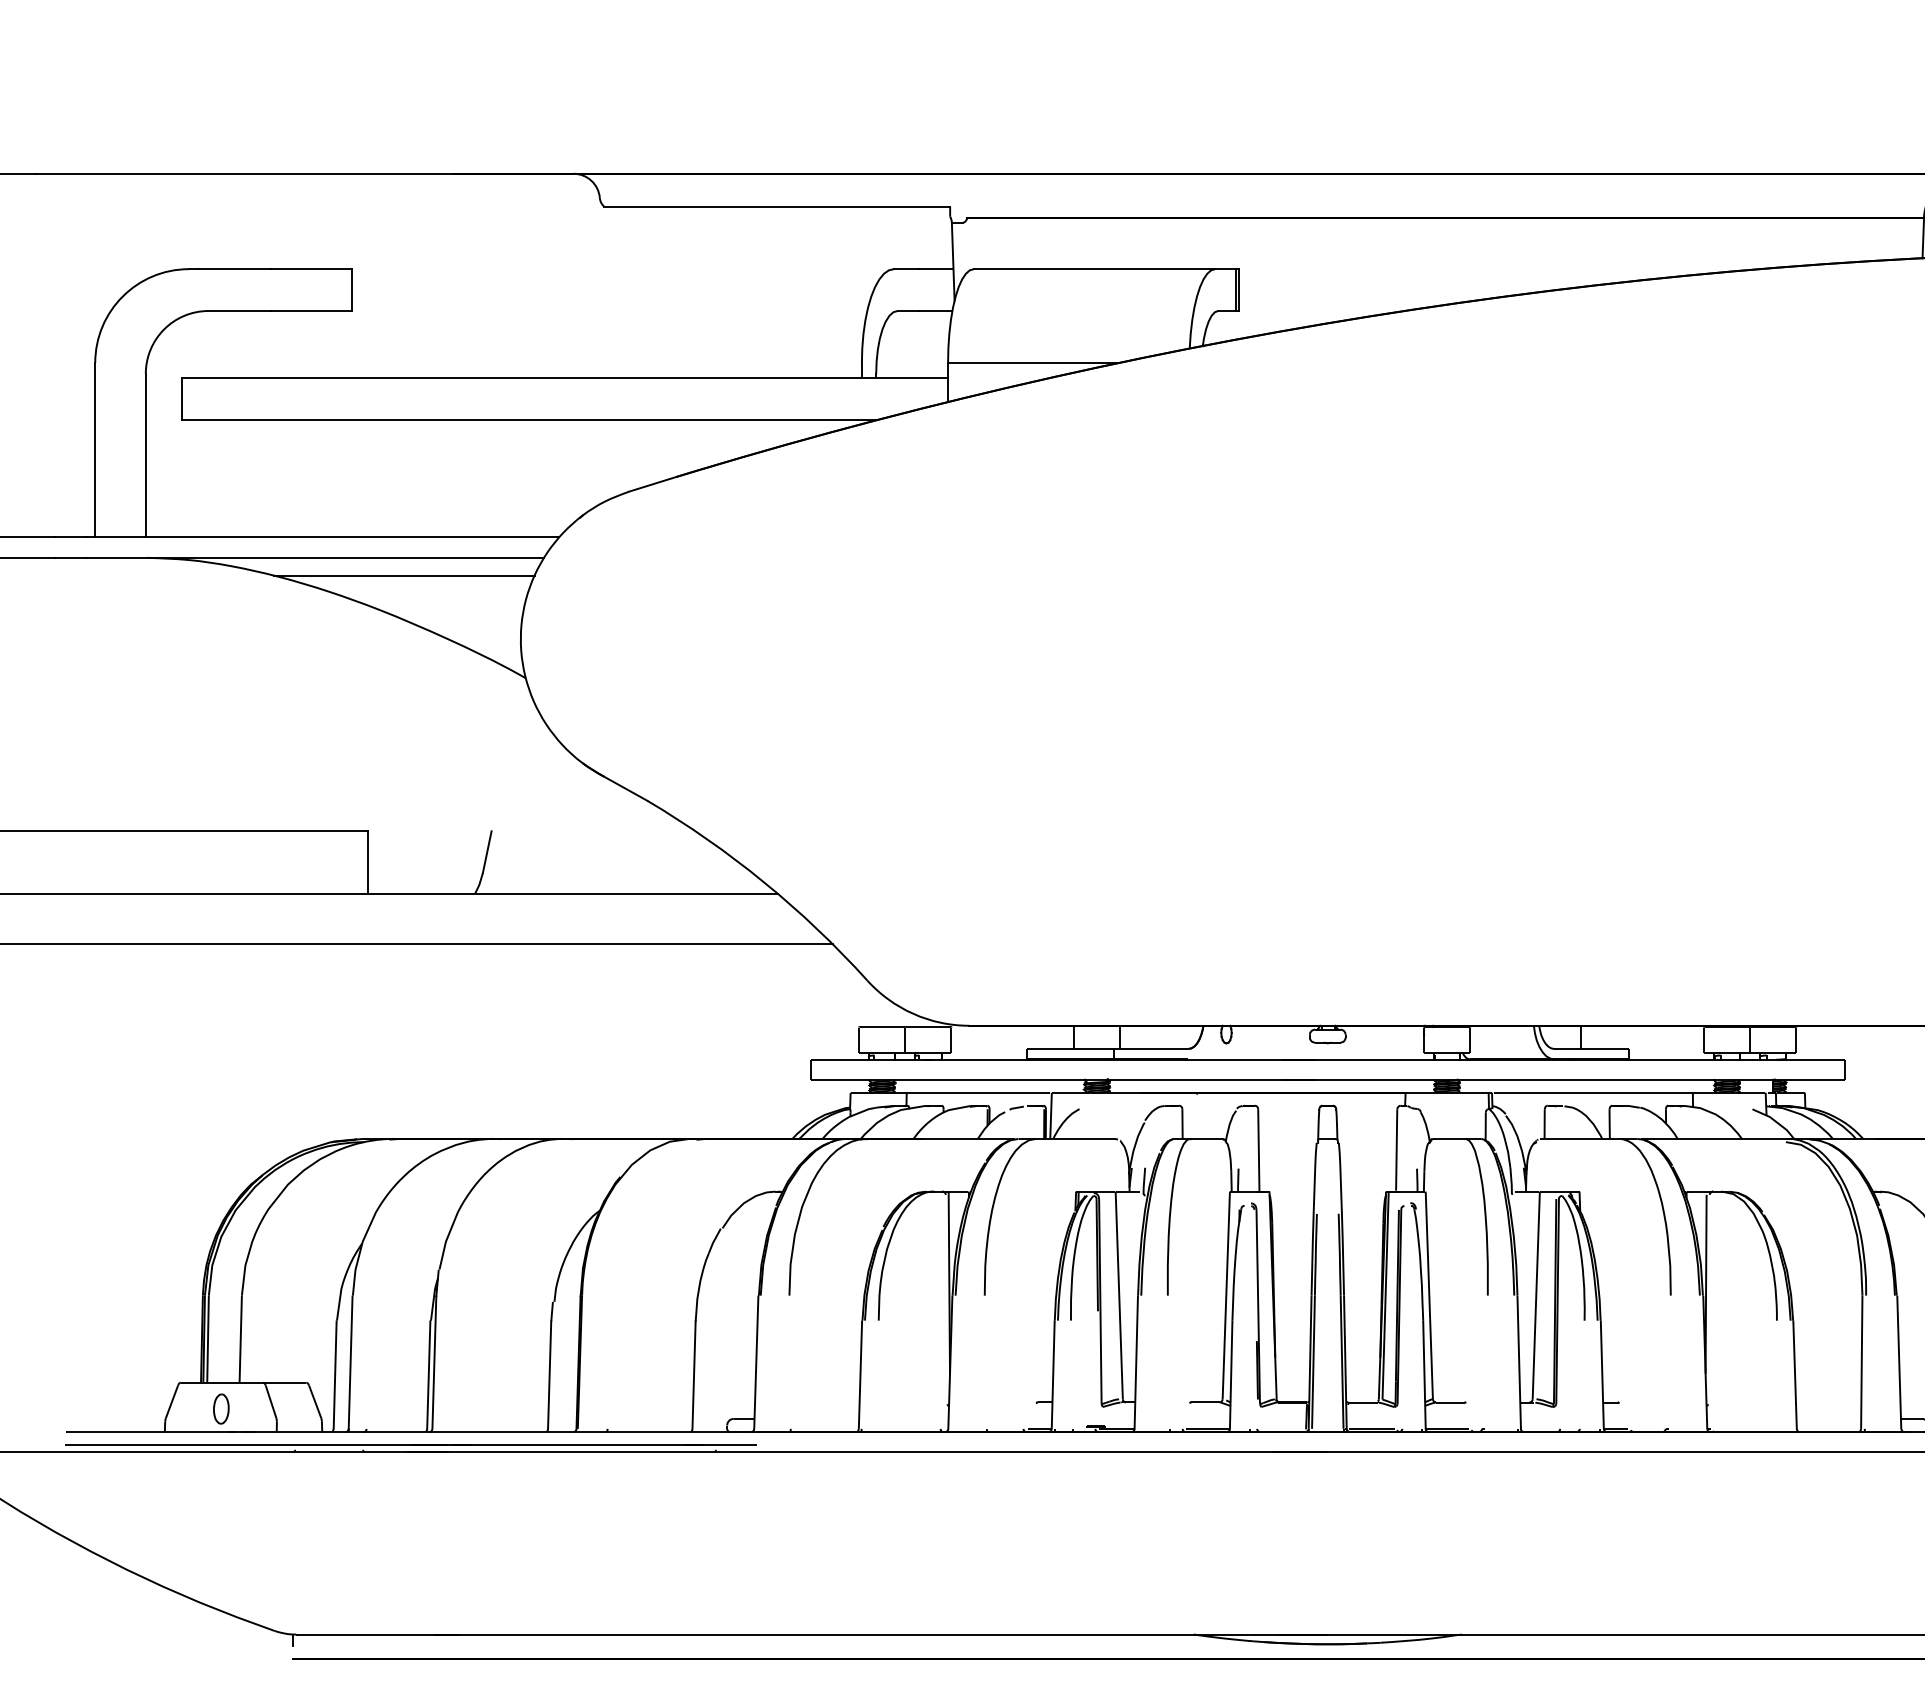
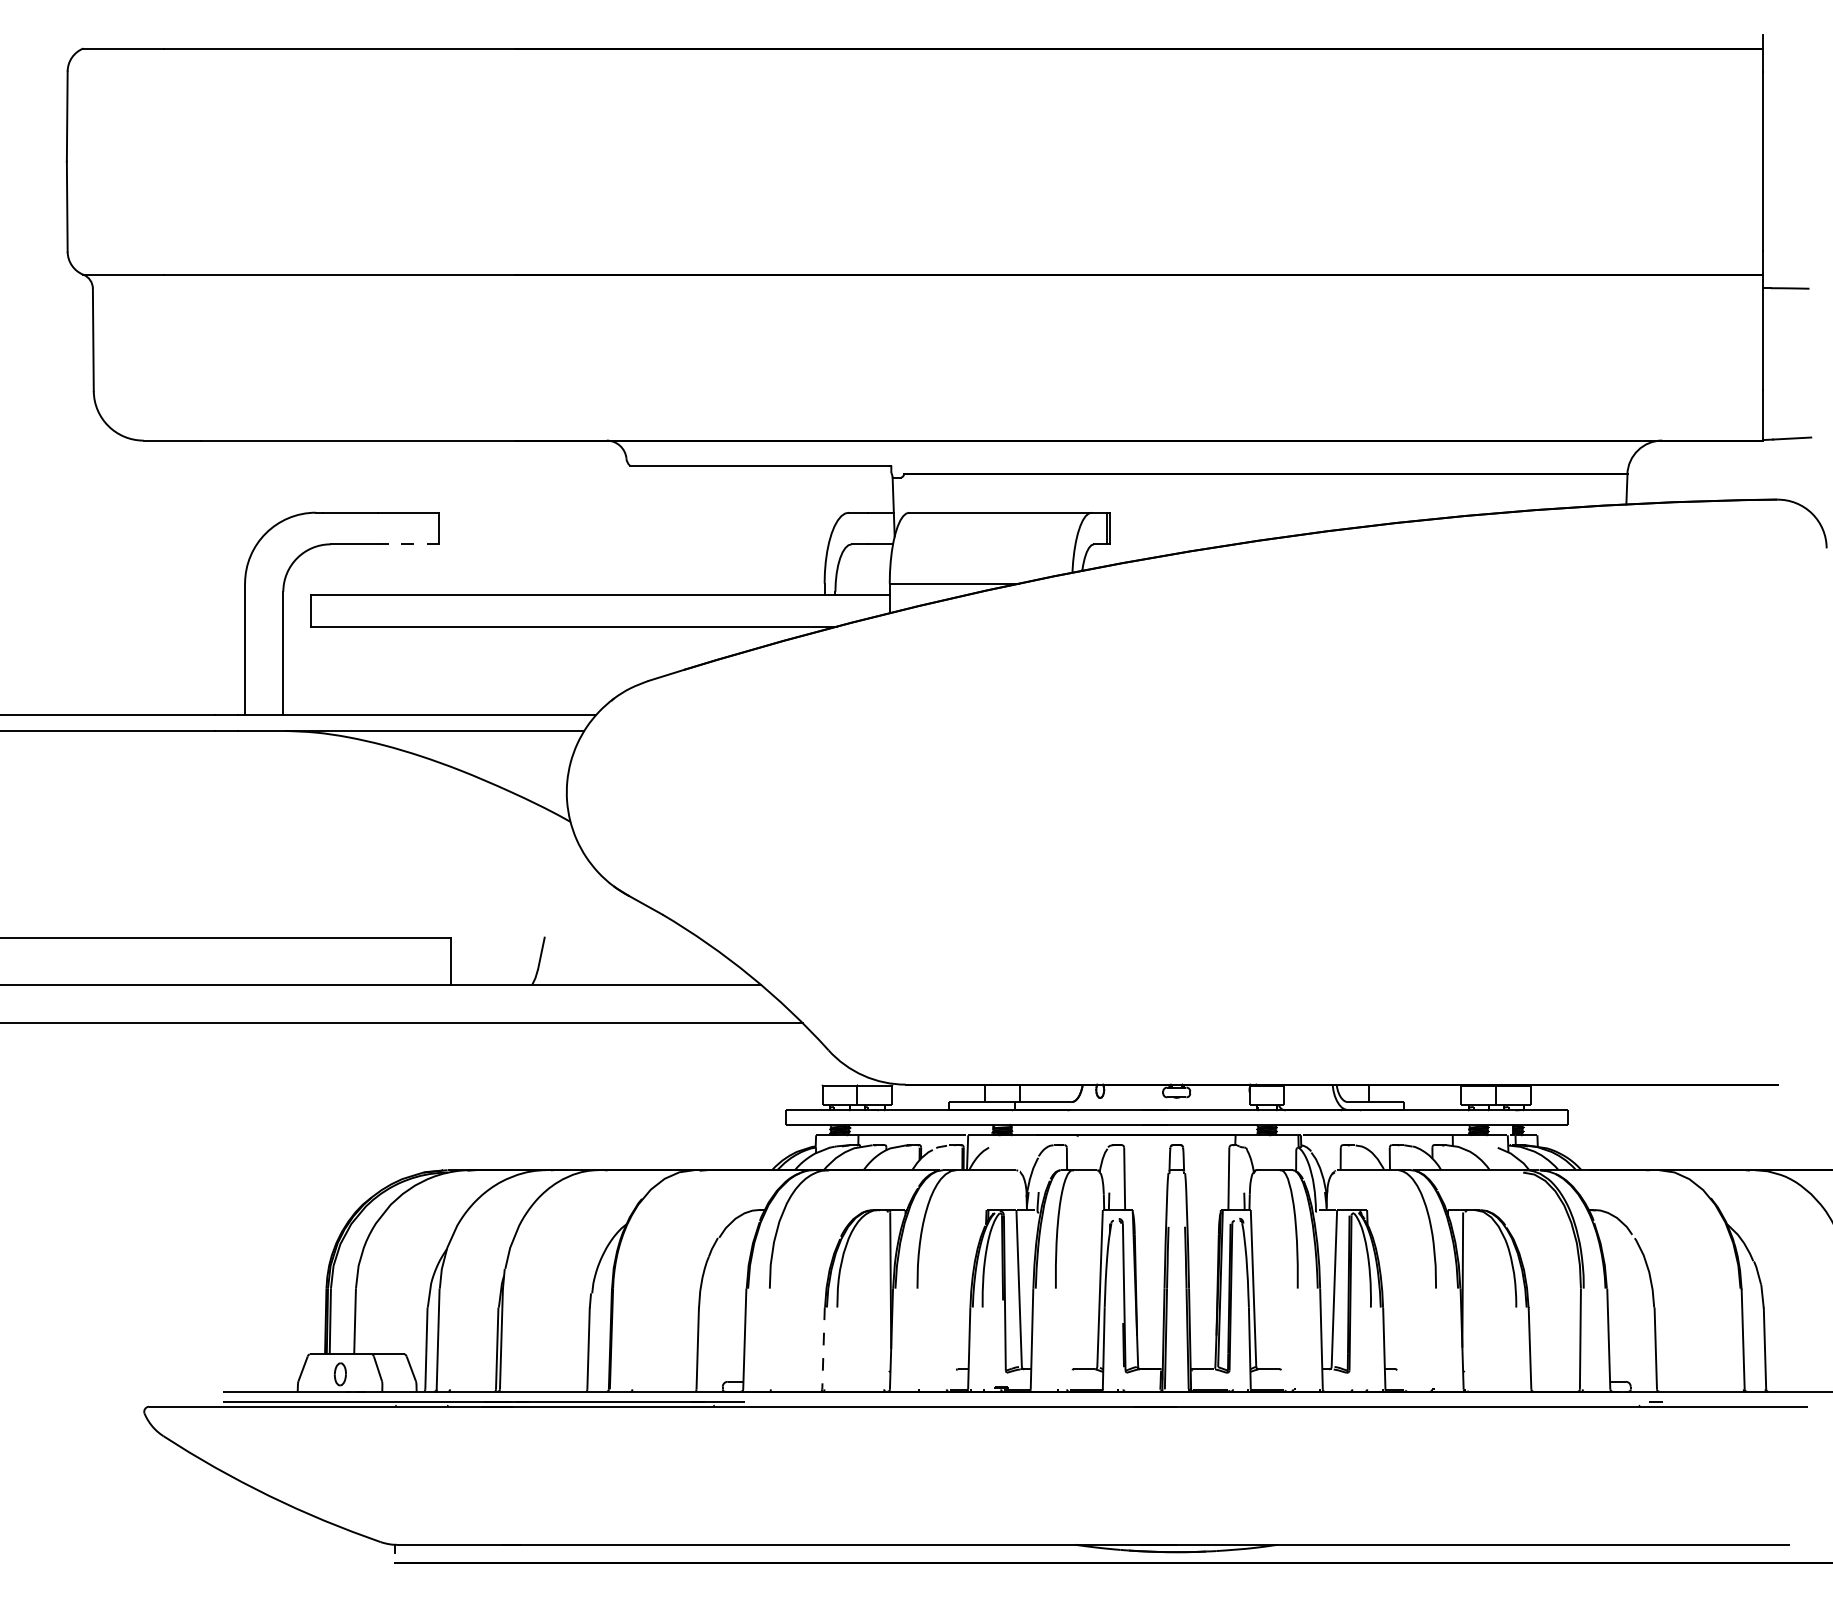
line: (311, 311) -> (408, 544), solid -> dashed
line: (404, 575) -> (478, 744), removed
line: (860, 1374) -> (823, 1348), solid -> dashed

